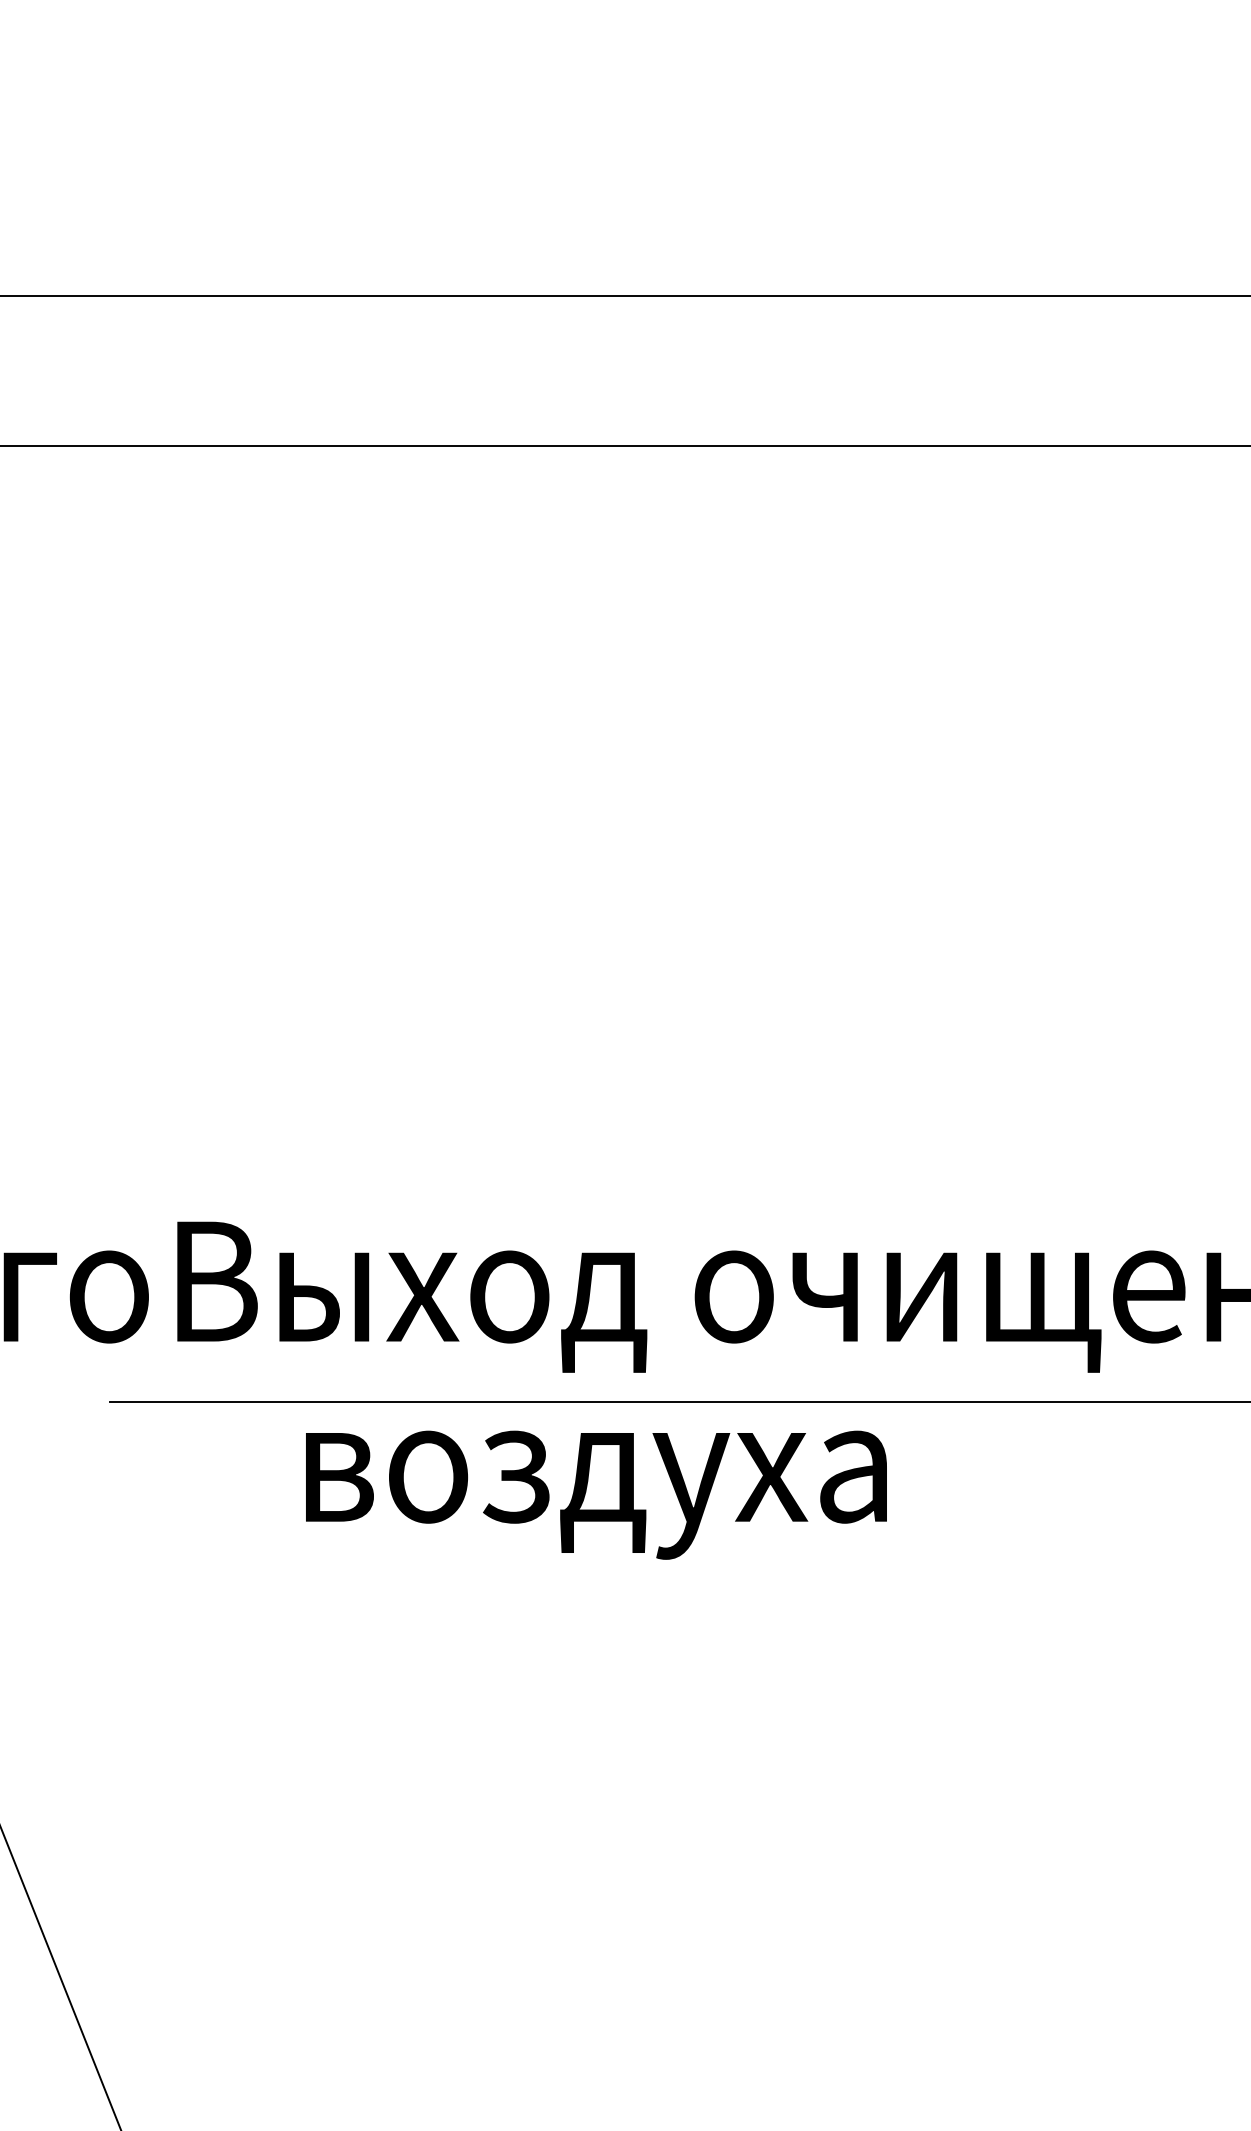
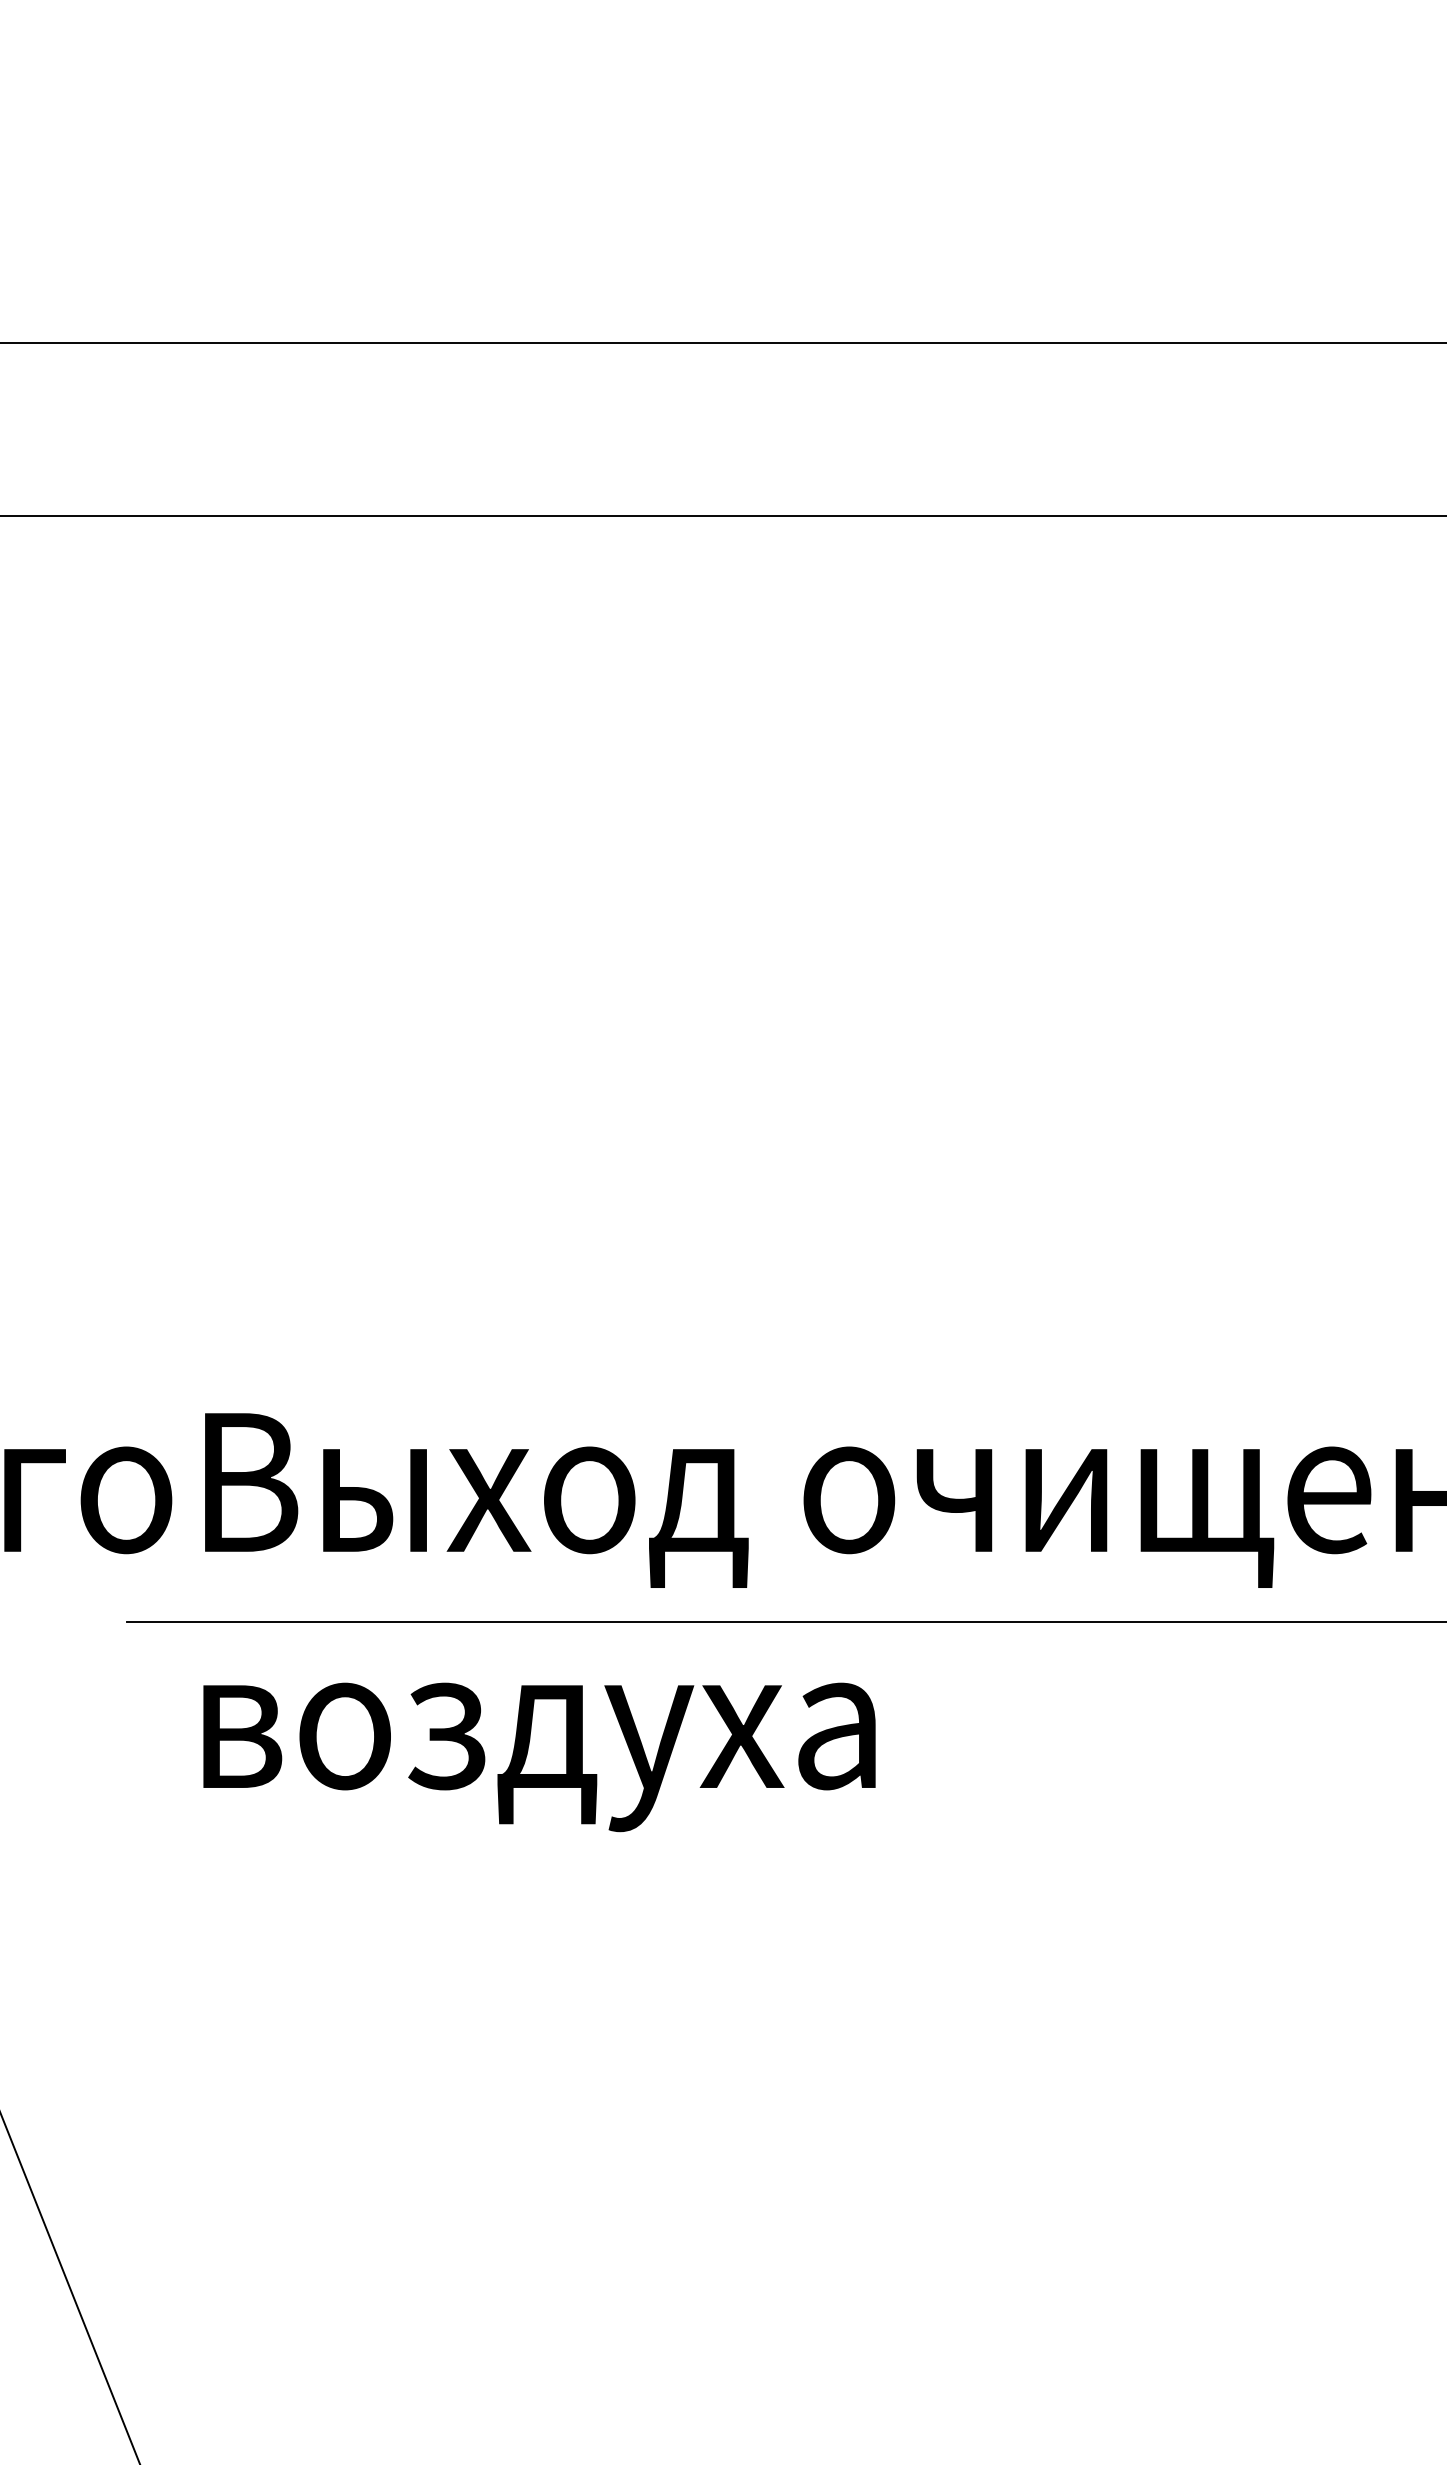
text: (596, 1494) -> (539, 1756), moved

